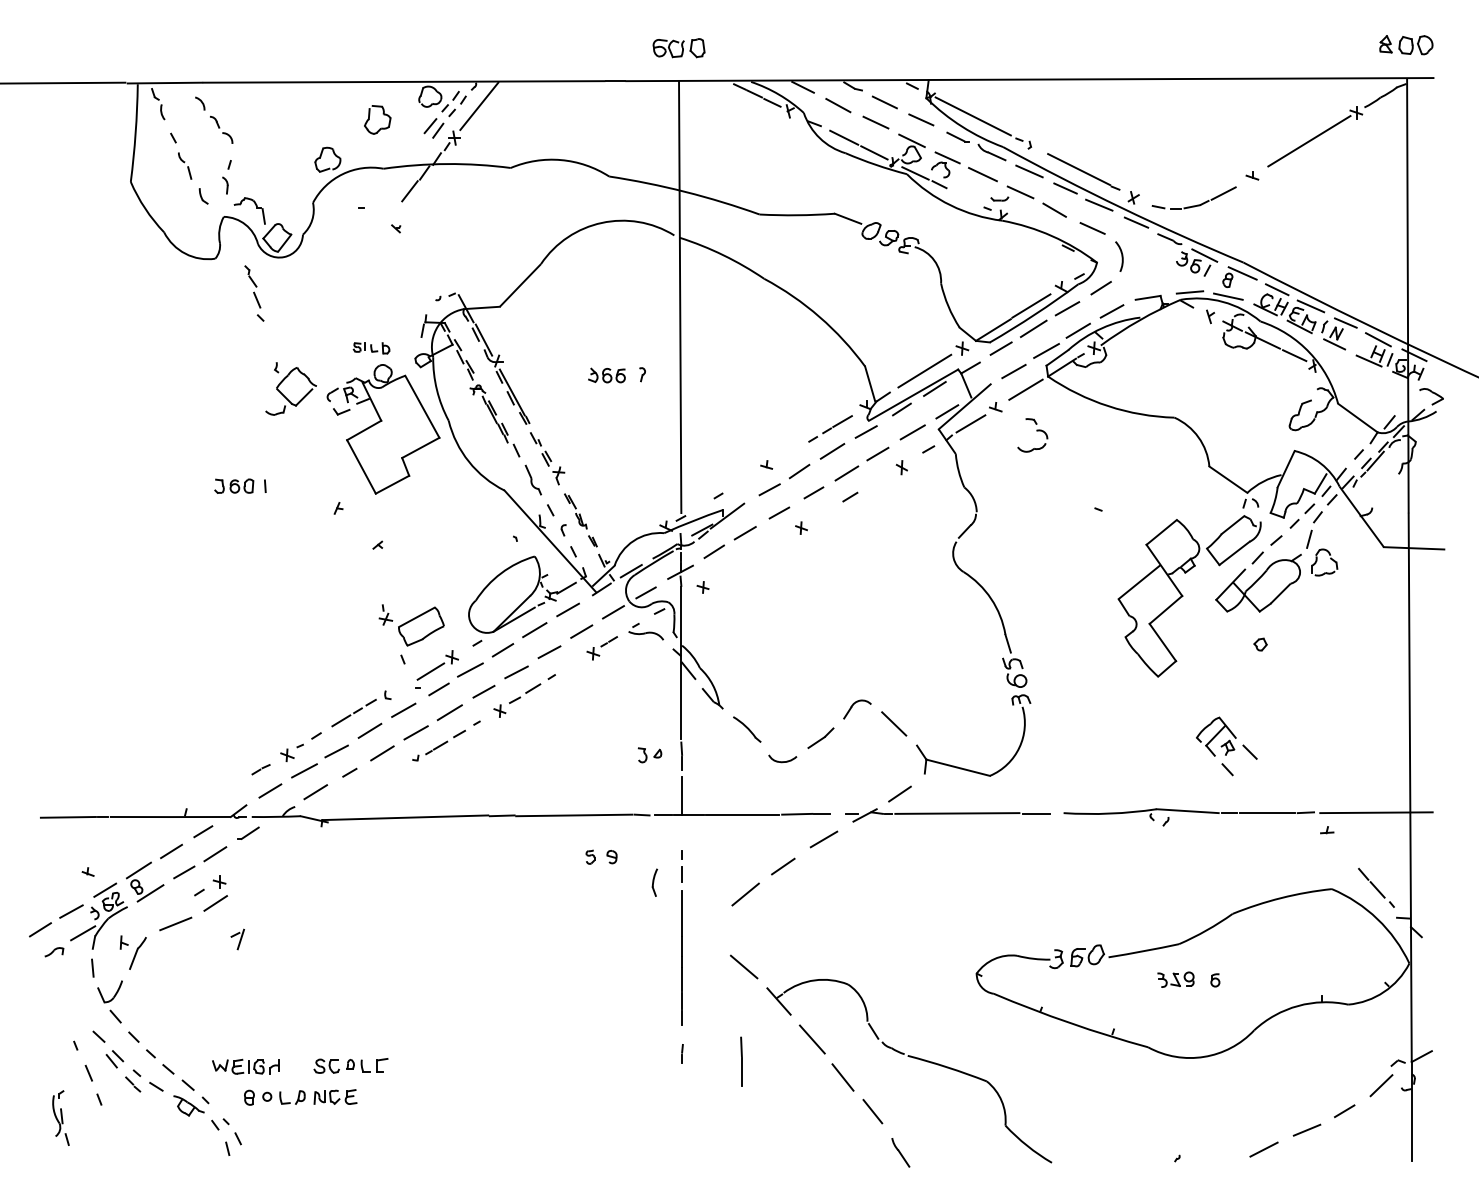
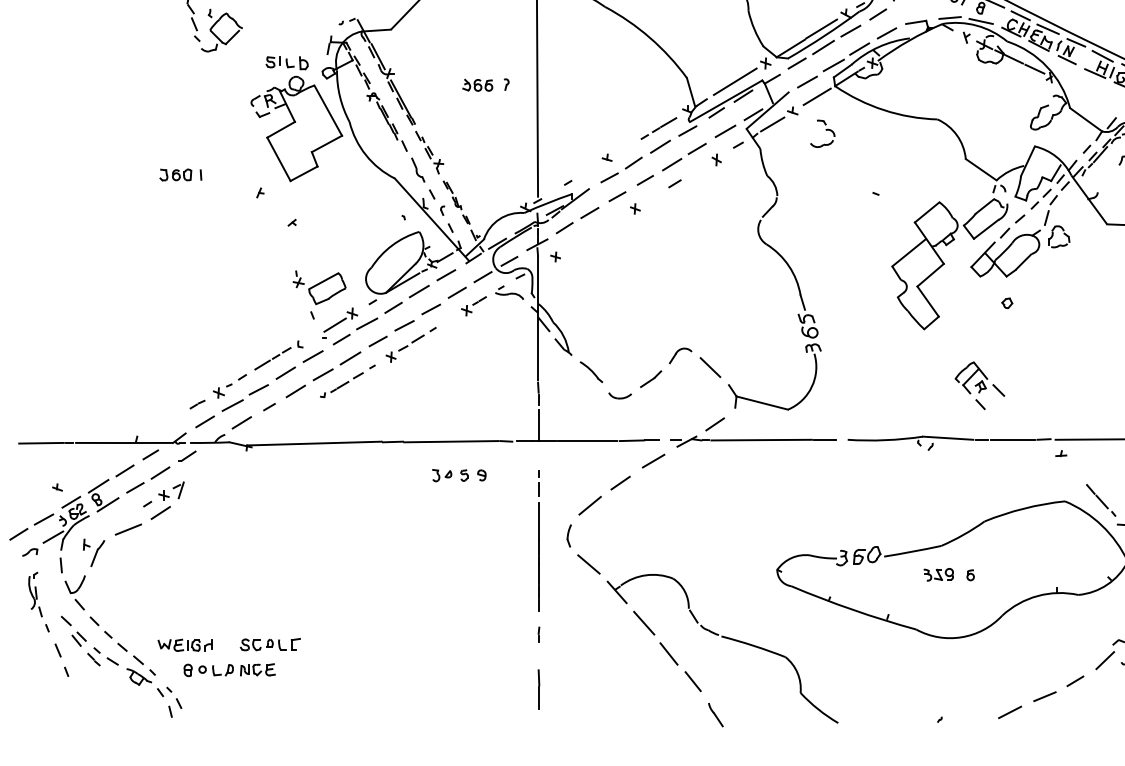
part: (371, 348) -> (287, 63), size x1.43
part: (283, 394) -> (215, 35), moved
part: (649, 755) -> (441, 475), moved
part: (654, 882) -> (568, 535), moved
part: (237, 939) -> (178, 490), moved
line: (741, 1061) -> (538, 689), moved
part: (60, 1117) -> (35, 594), moved

